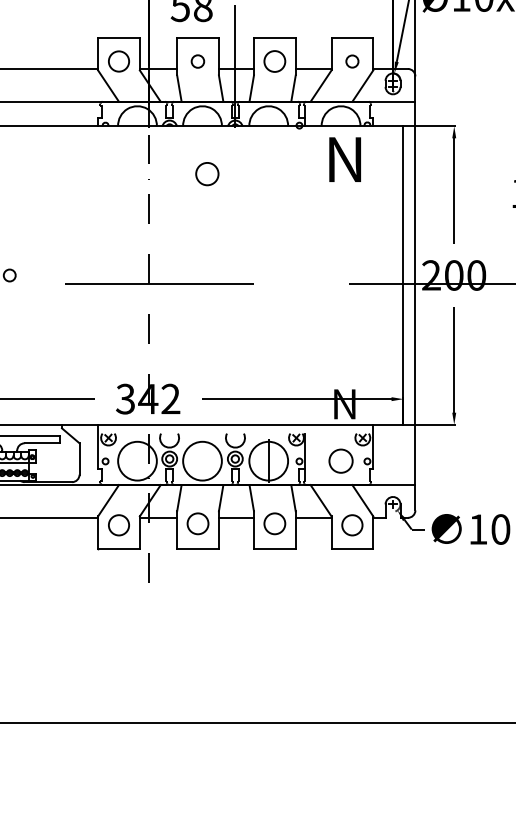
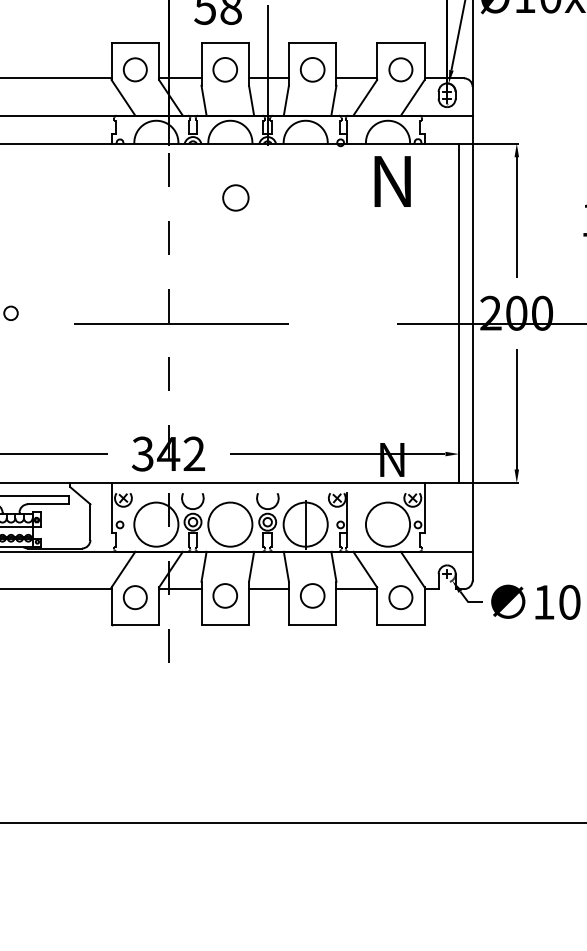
circle: (197, 61) -> (224, 69), size x1.67
circle: (352, 61) -> (400, 69), size x1.67
circle: (340, 461) -> (387, 524), size x1.67

